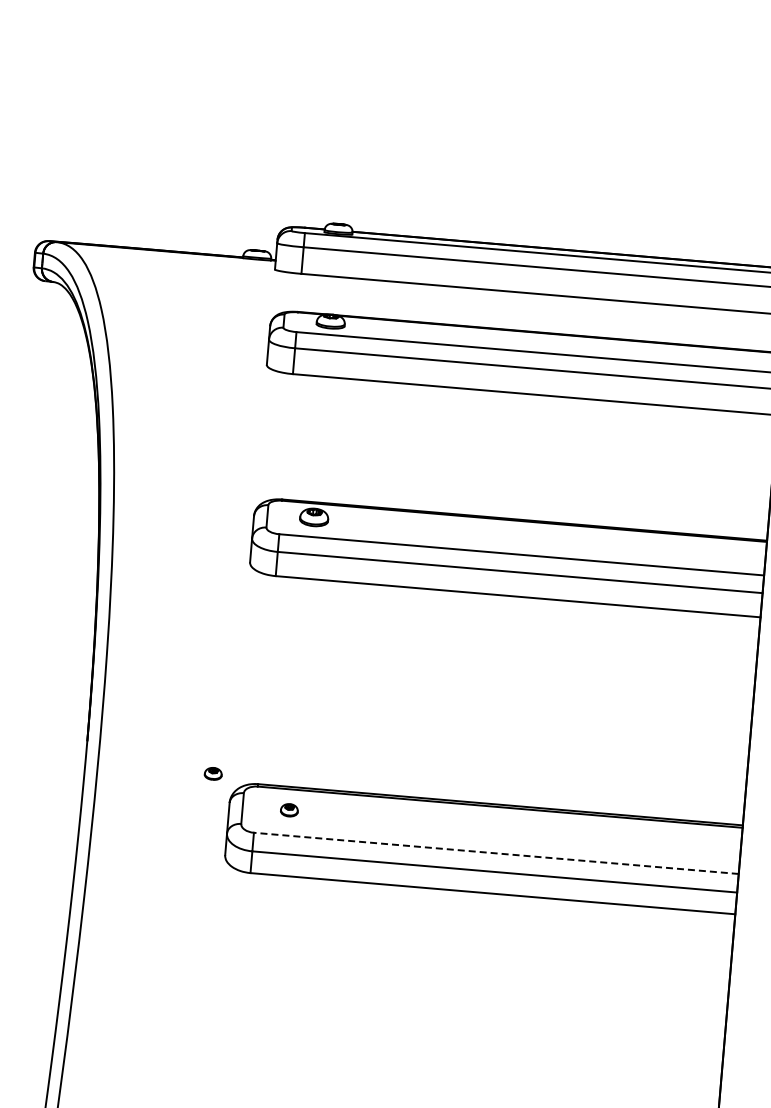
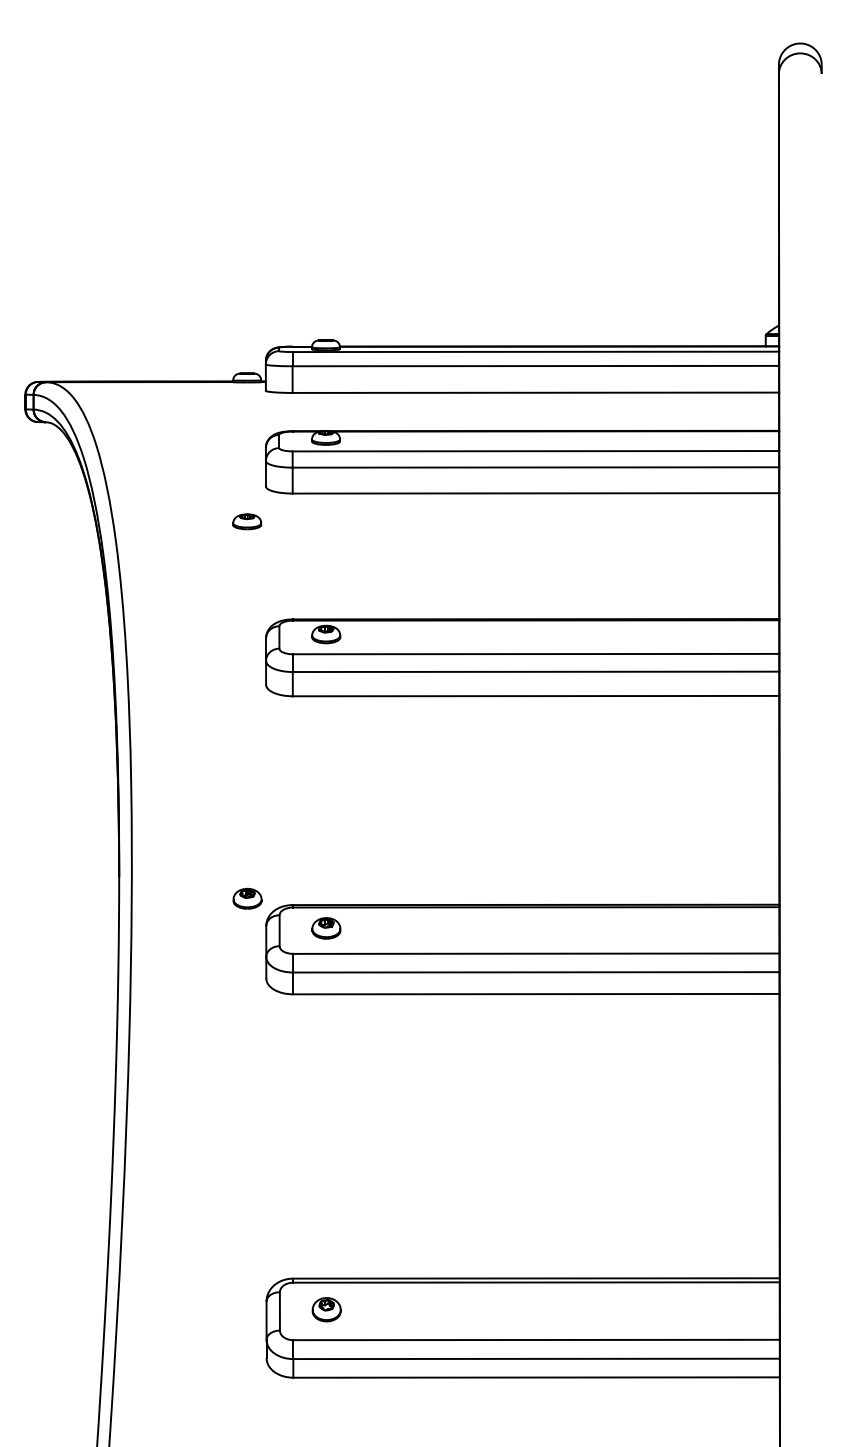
part: (245, 398) -> (247, 521), added
part: (213, 773) -> (247, 898), size x1.67
part: (289, 810) -> (326, 928), size x1.67
line: (495, 853) -> (535, 953), dashed -> solid

